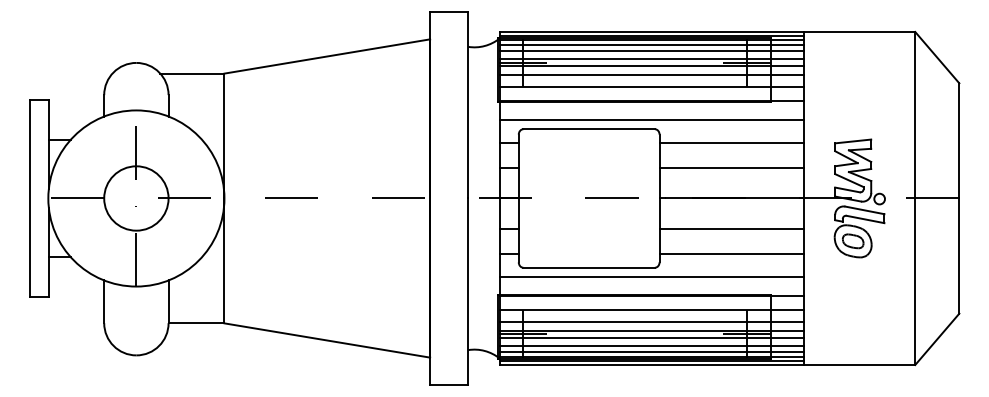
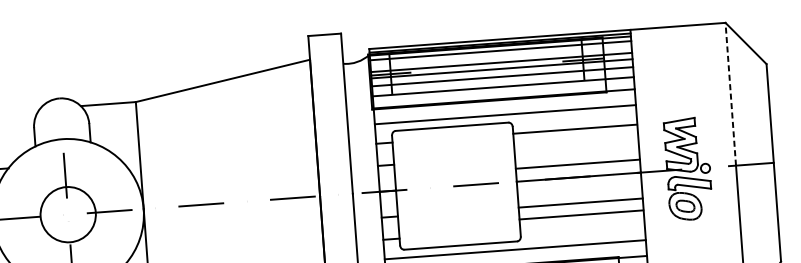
line: (651, 50) -> (500, 55), removed
line: (915, 114) -> (730, 93), solid -> dashed
line: (731, 168) -> (577, 164), moved
line: (731, 254) -> (581, 214), moved

